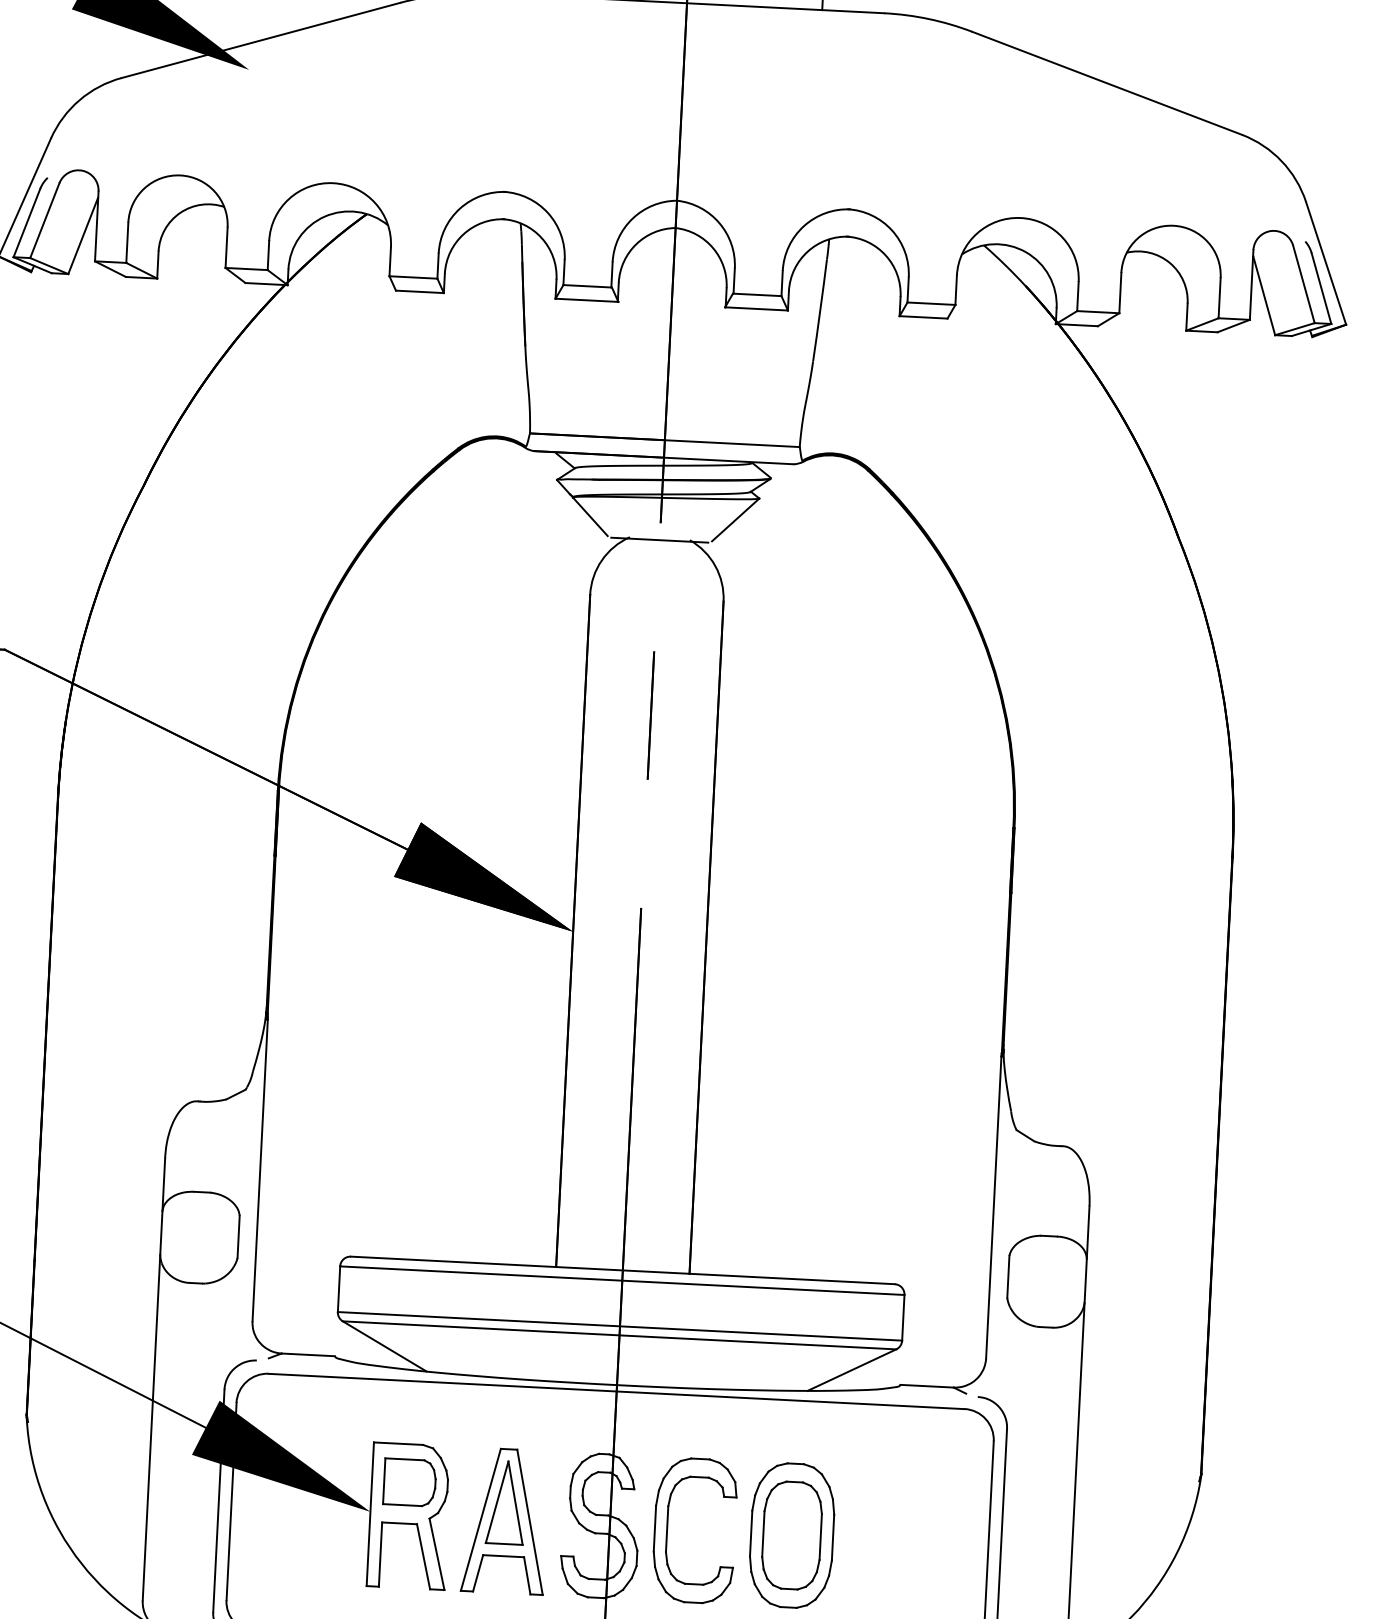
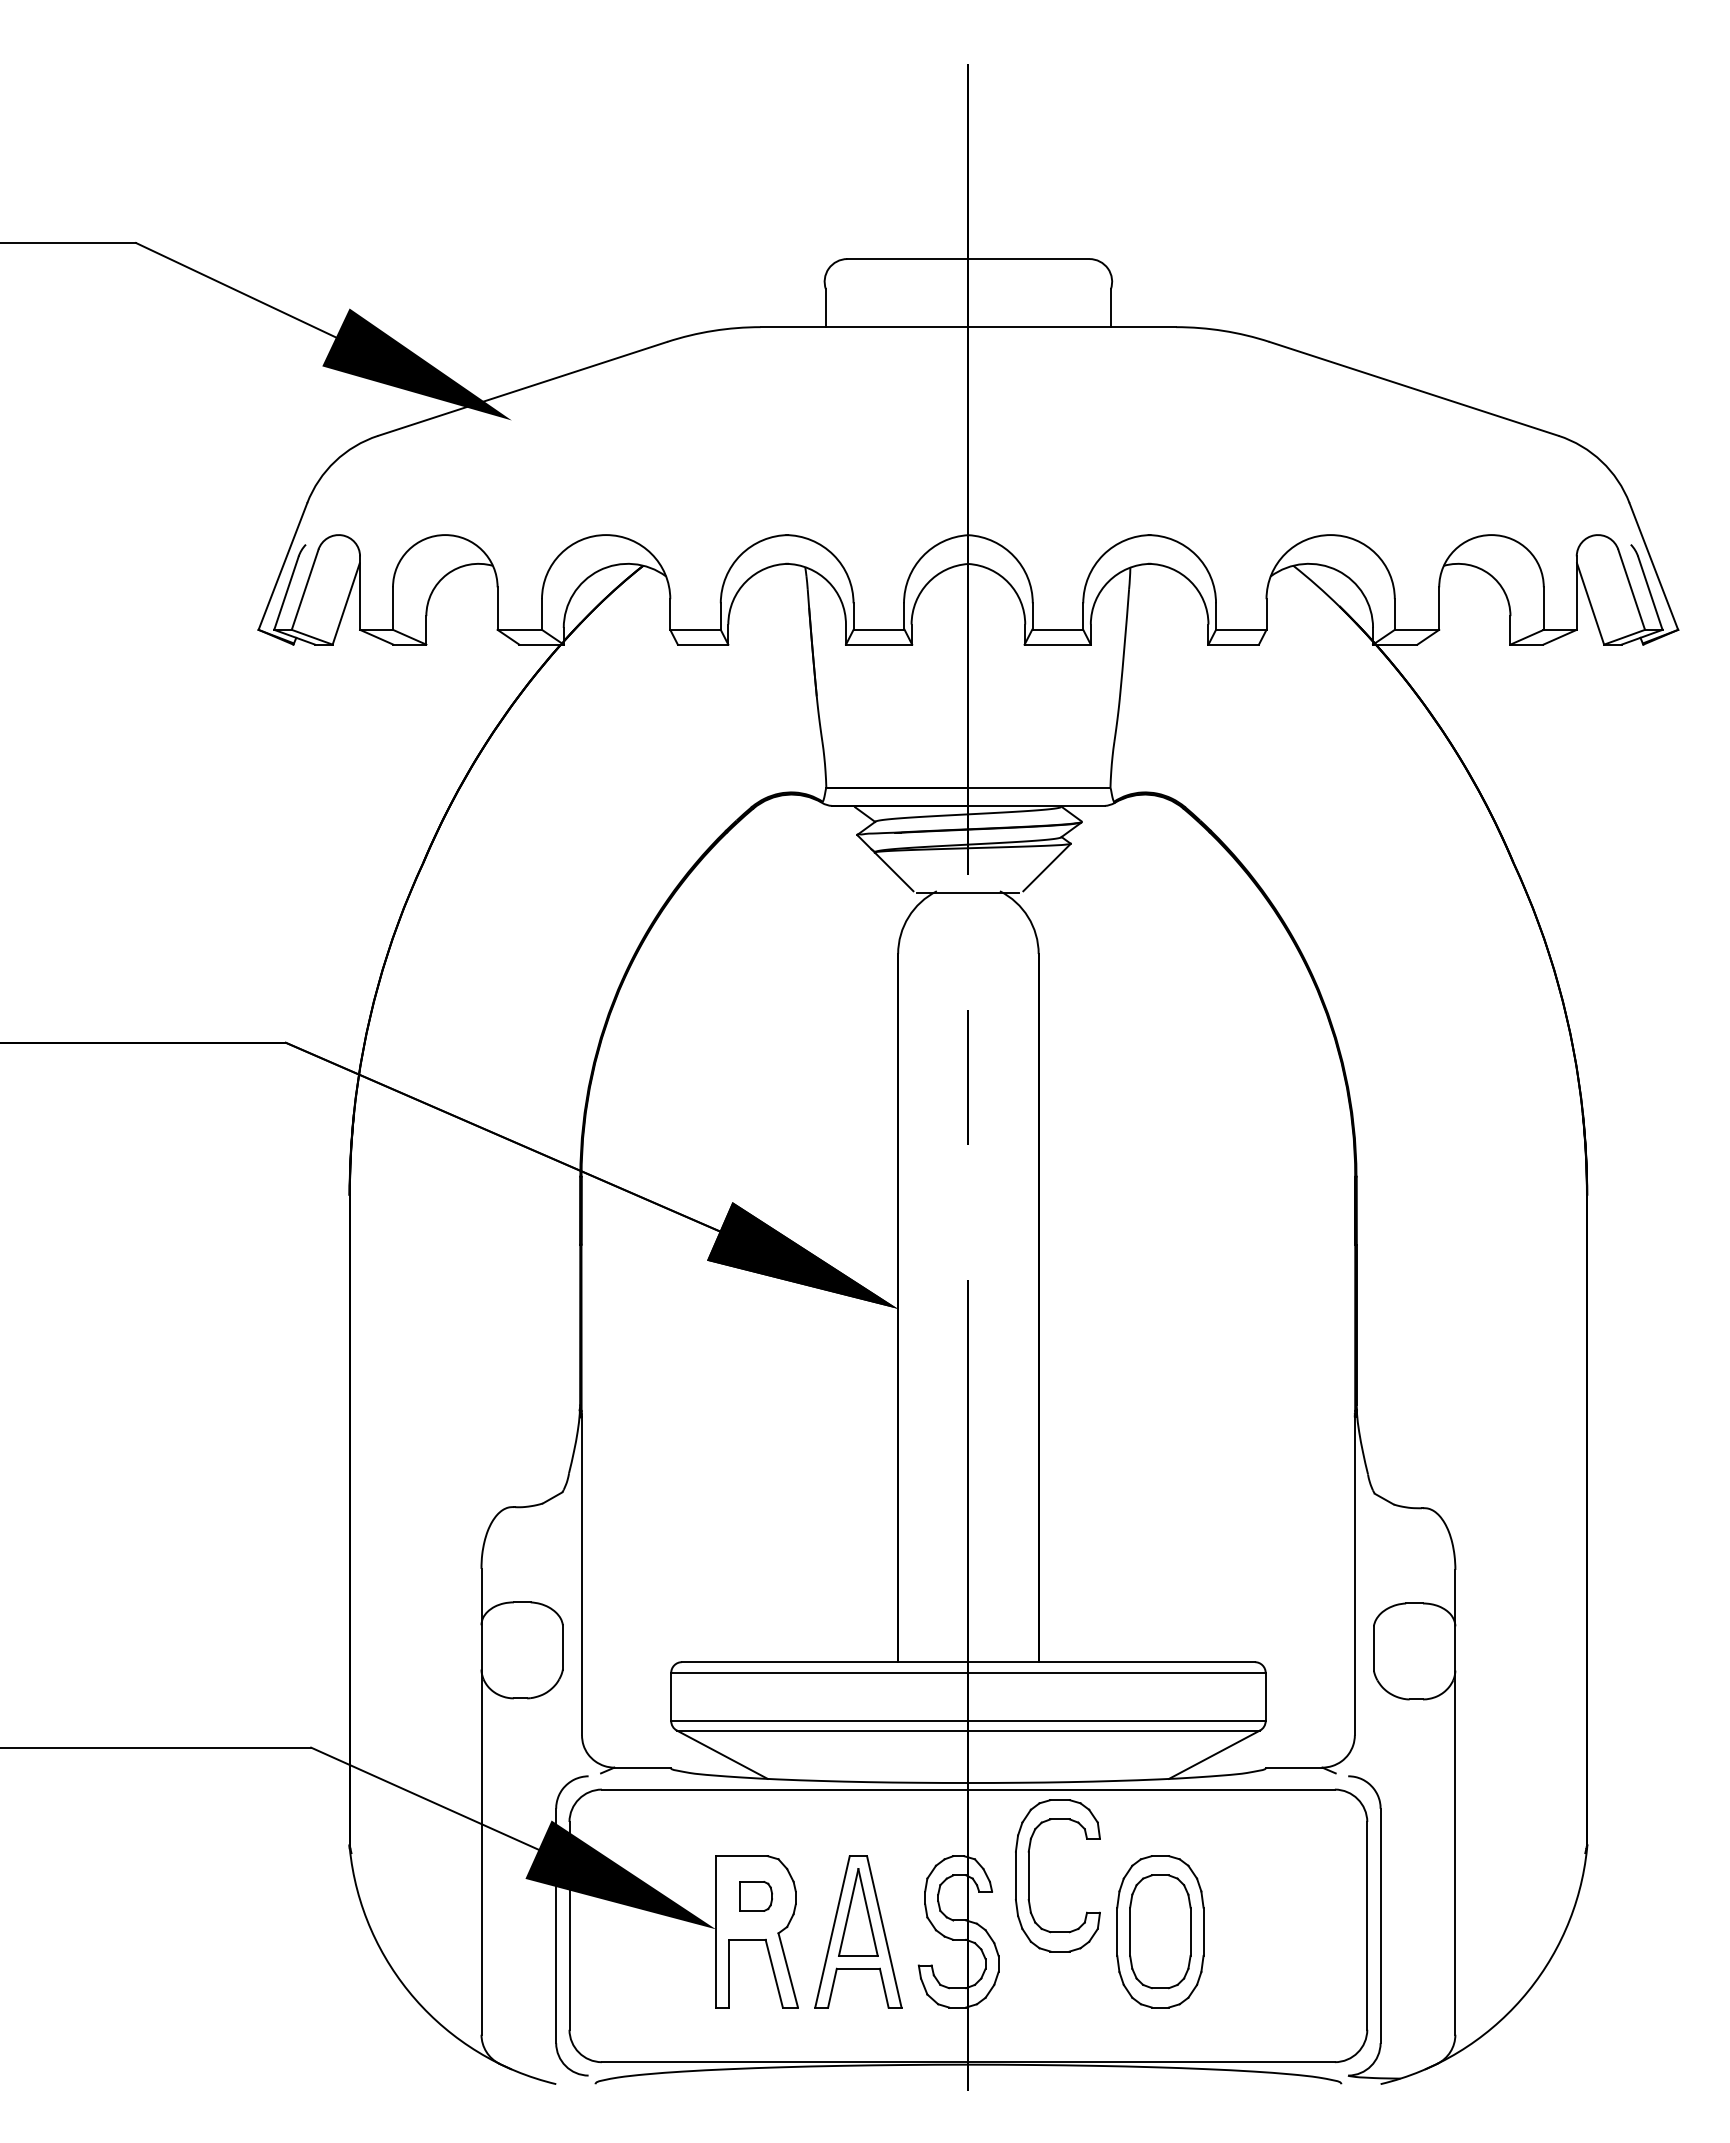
part: (409, 1482) -> (755, 1896), size x0.6
part: (667, 1529) -> (1029, 1875), moved

